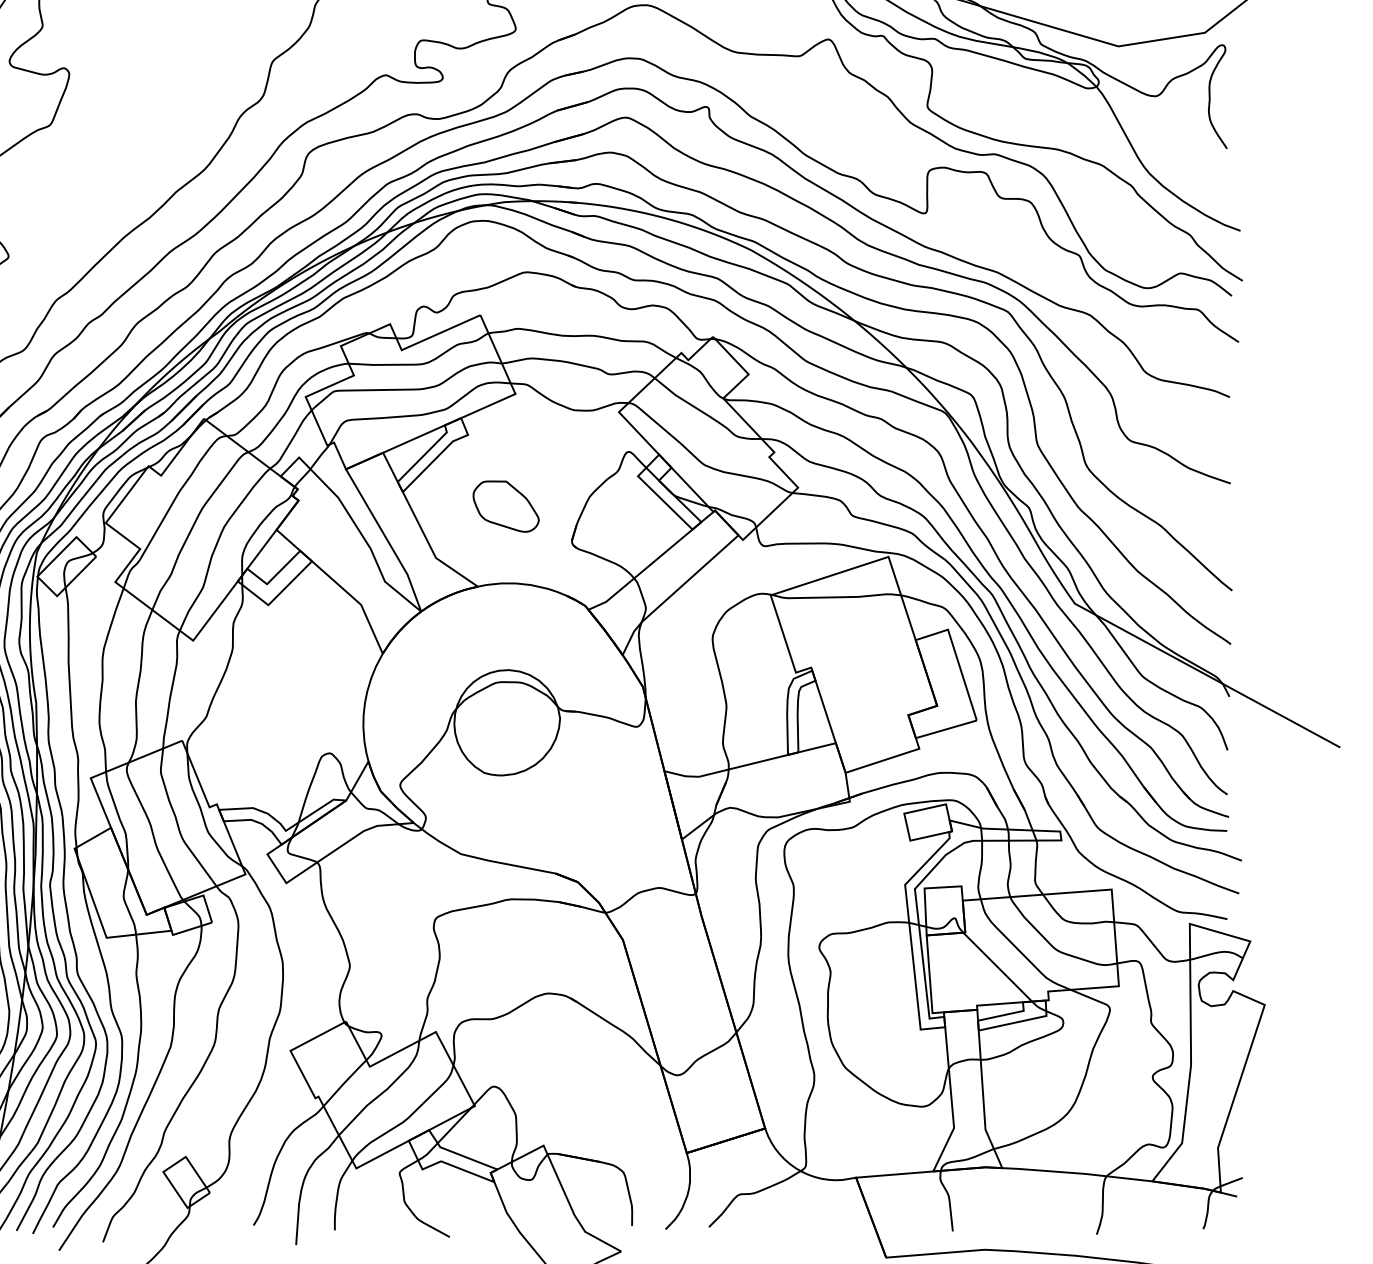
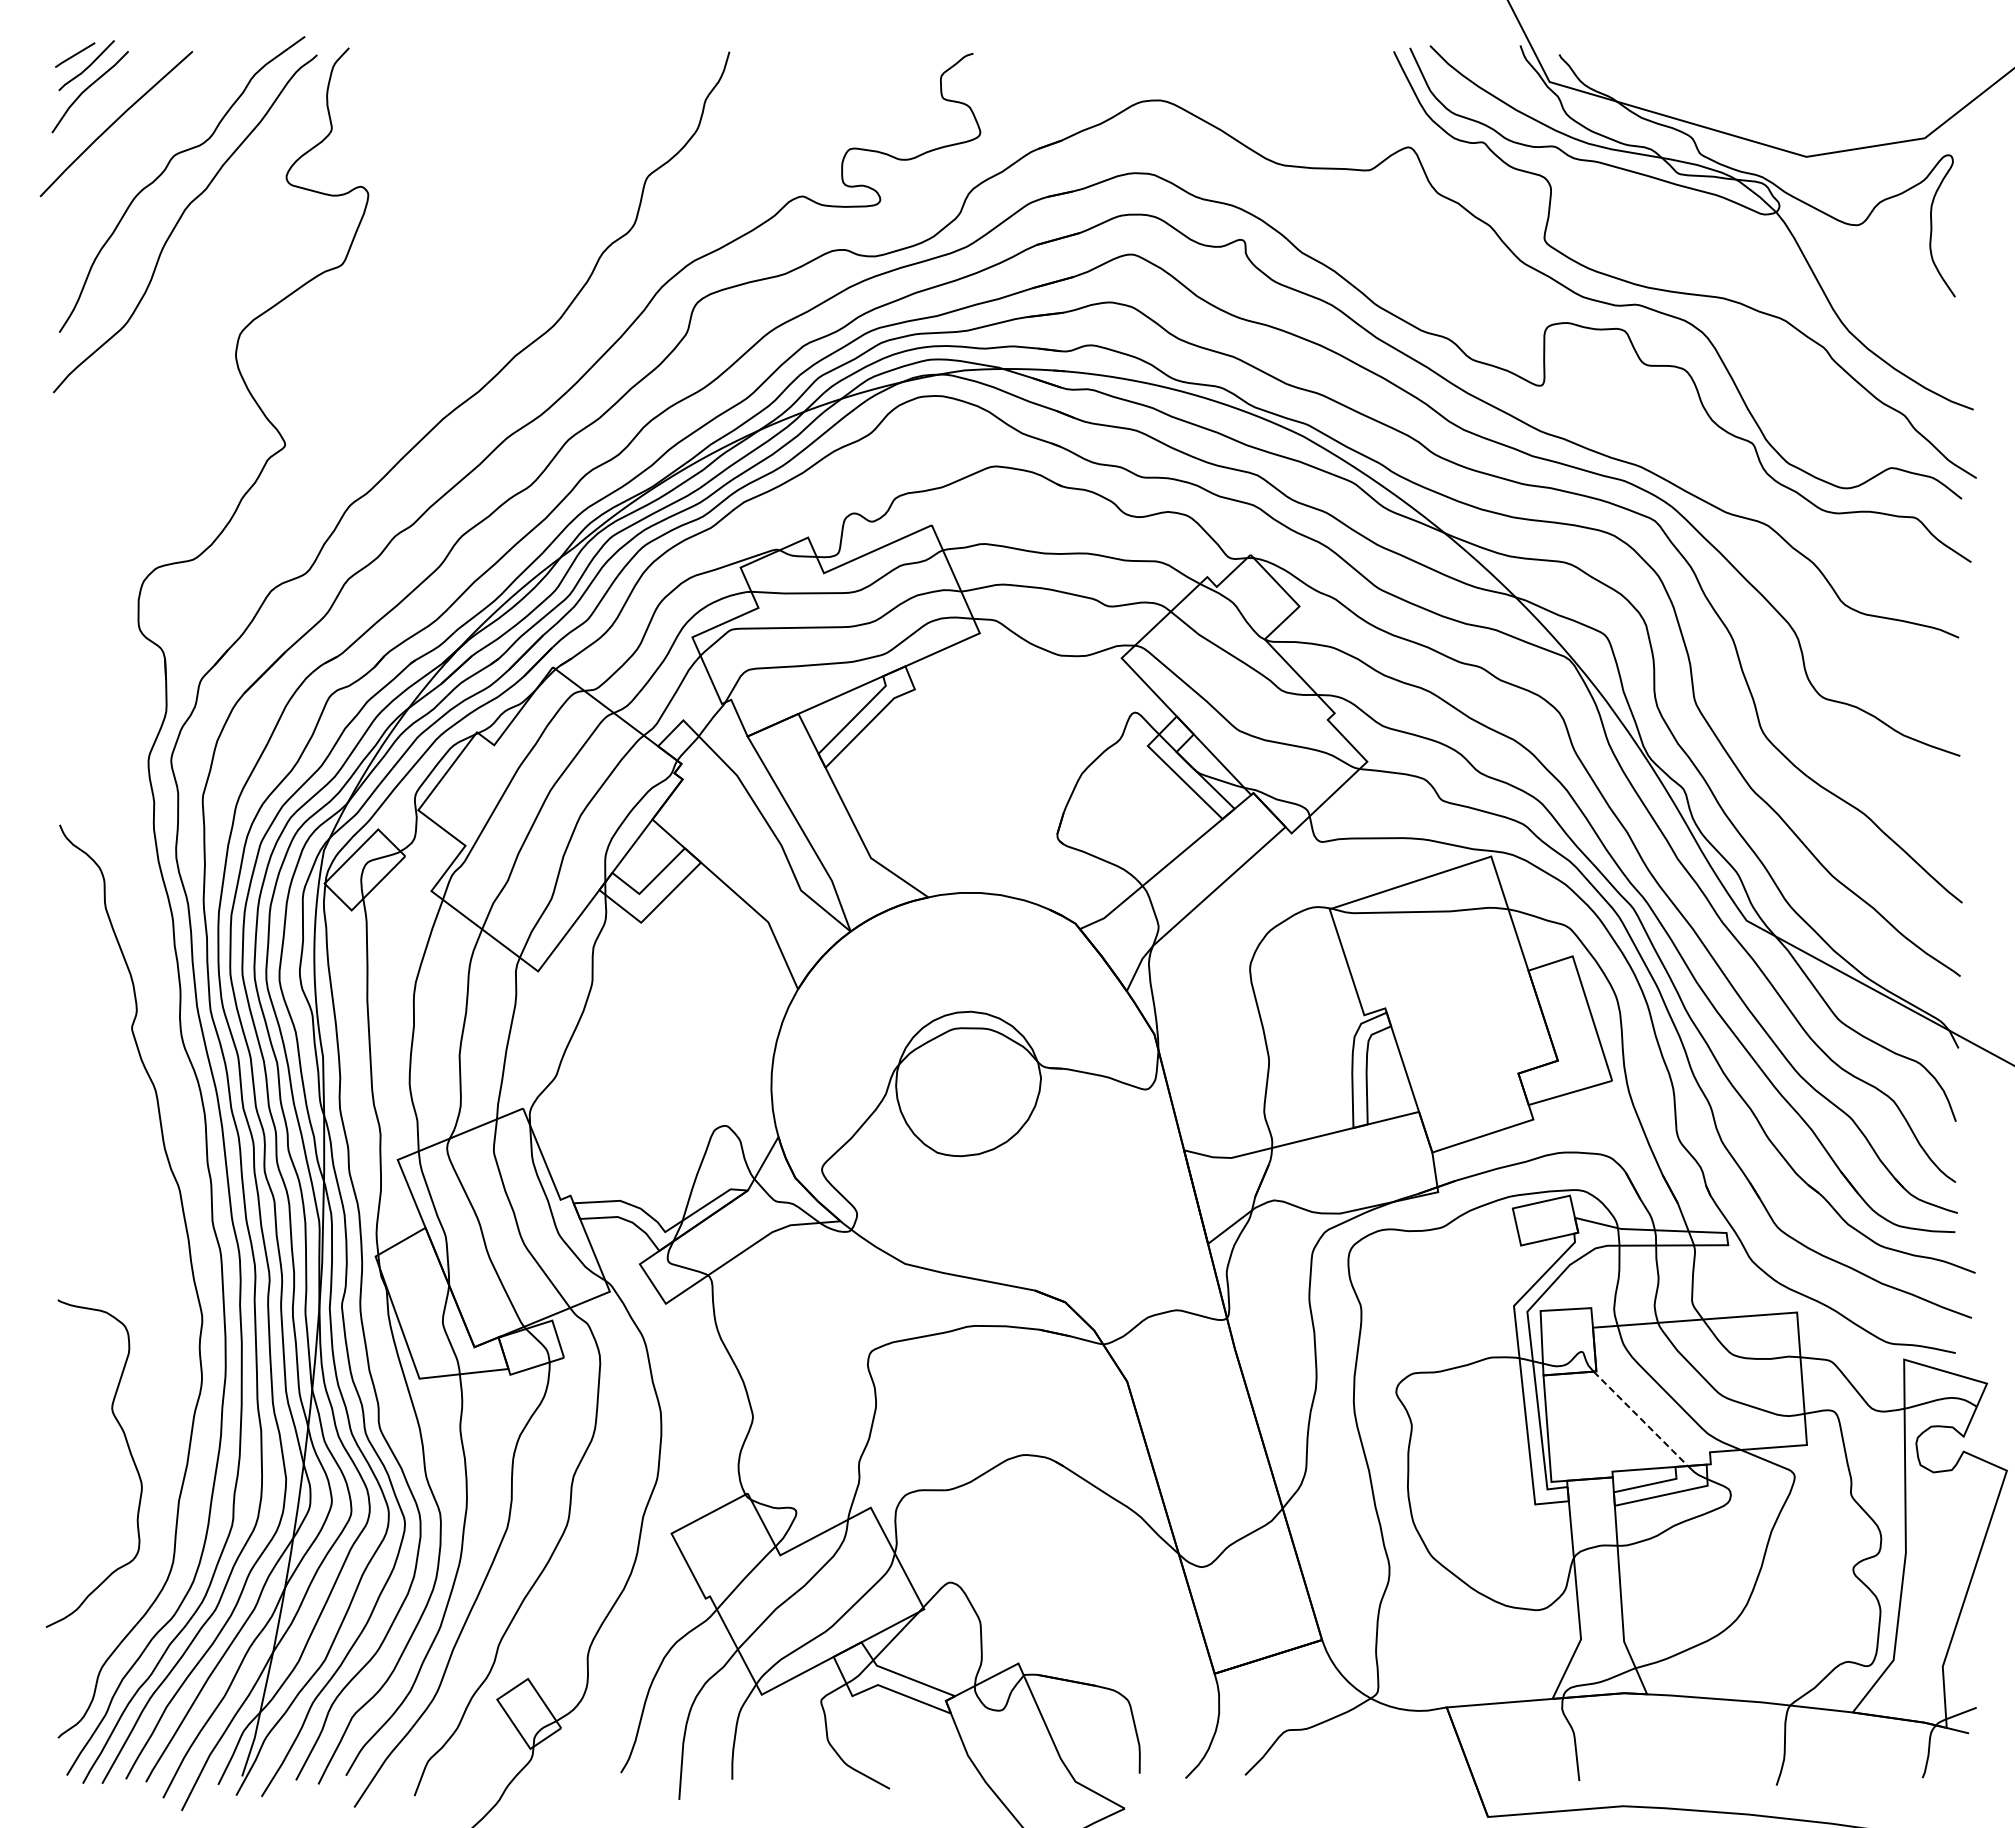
part: (505, 506) -> (966, 787), removed
line: (998, 967) -> (1641, 1419), solid -> dashed

